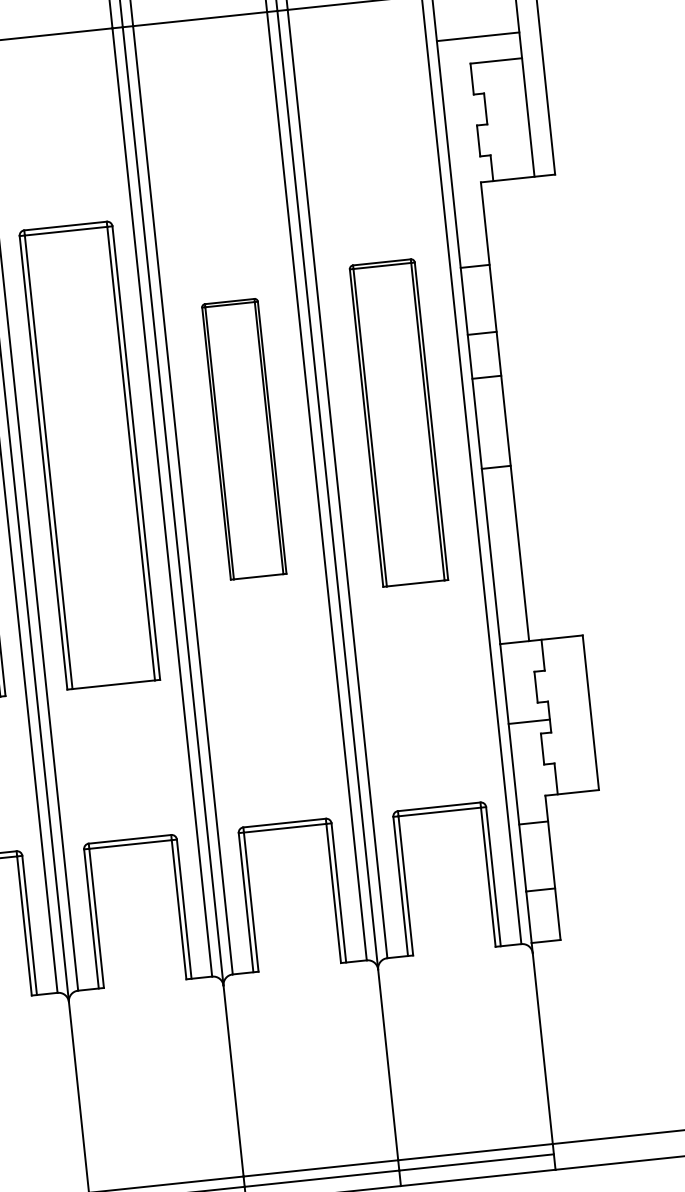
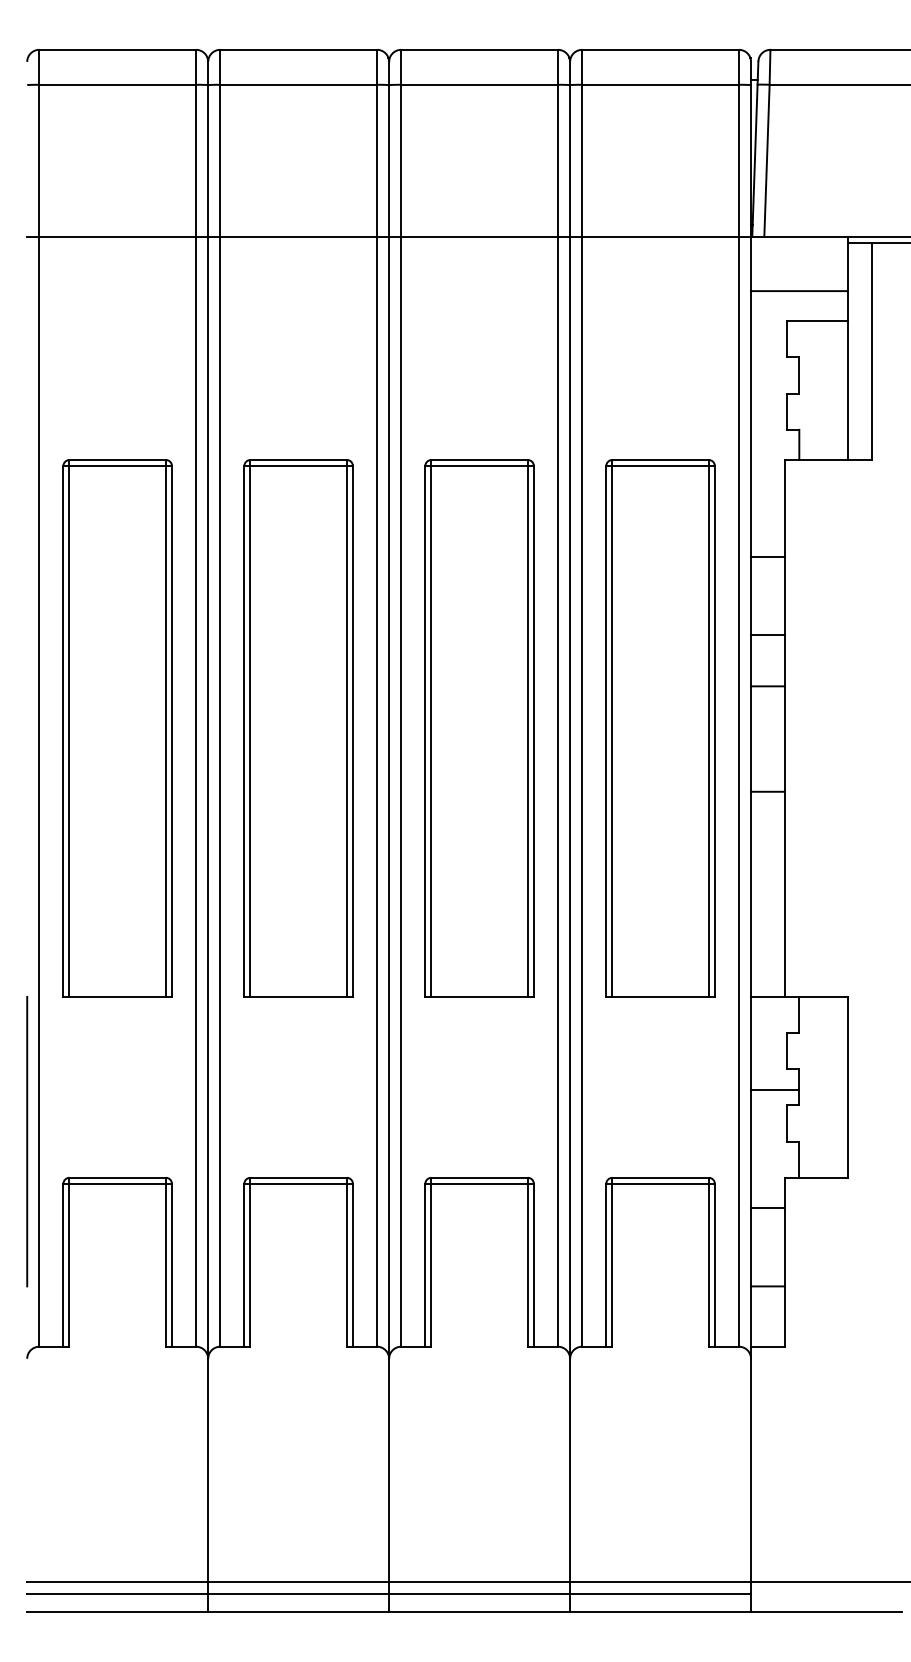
part: (398, 422) -> (660, 728), size x1.43
part: (244, 439) -> (479, 728), size x1.67

